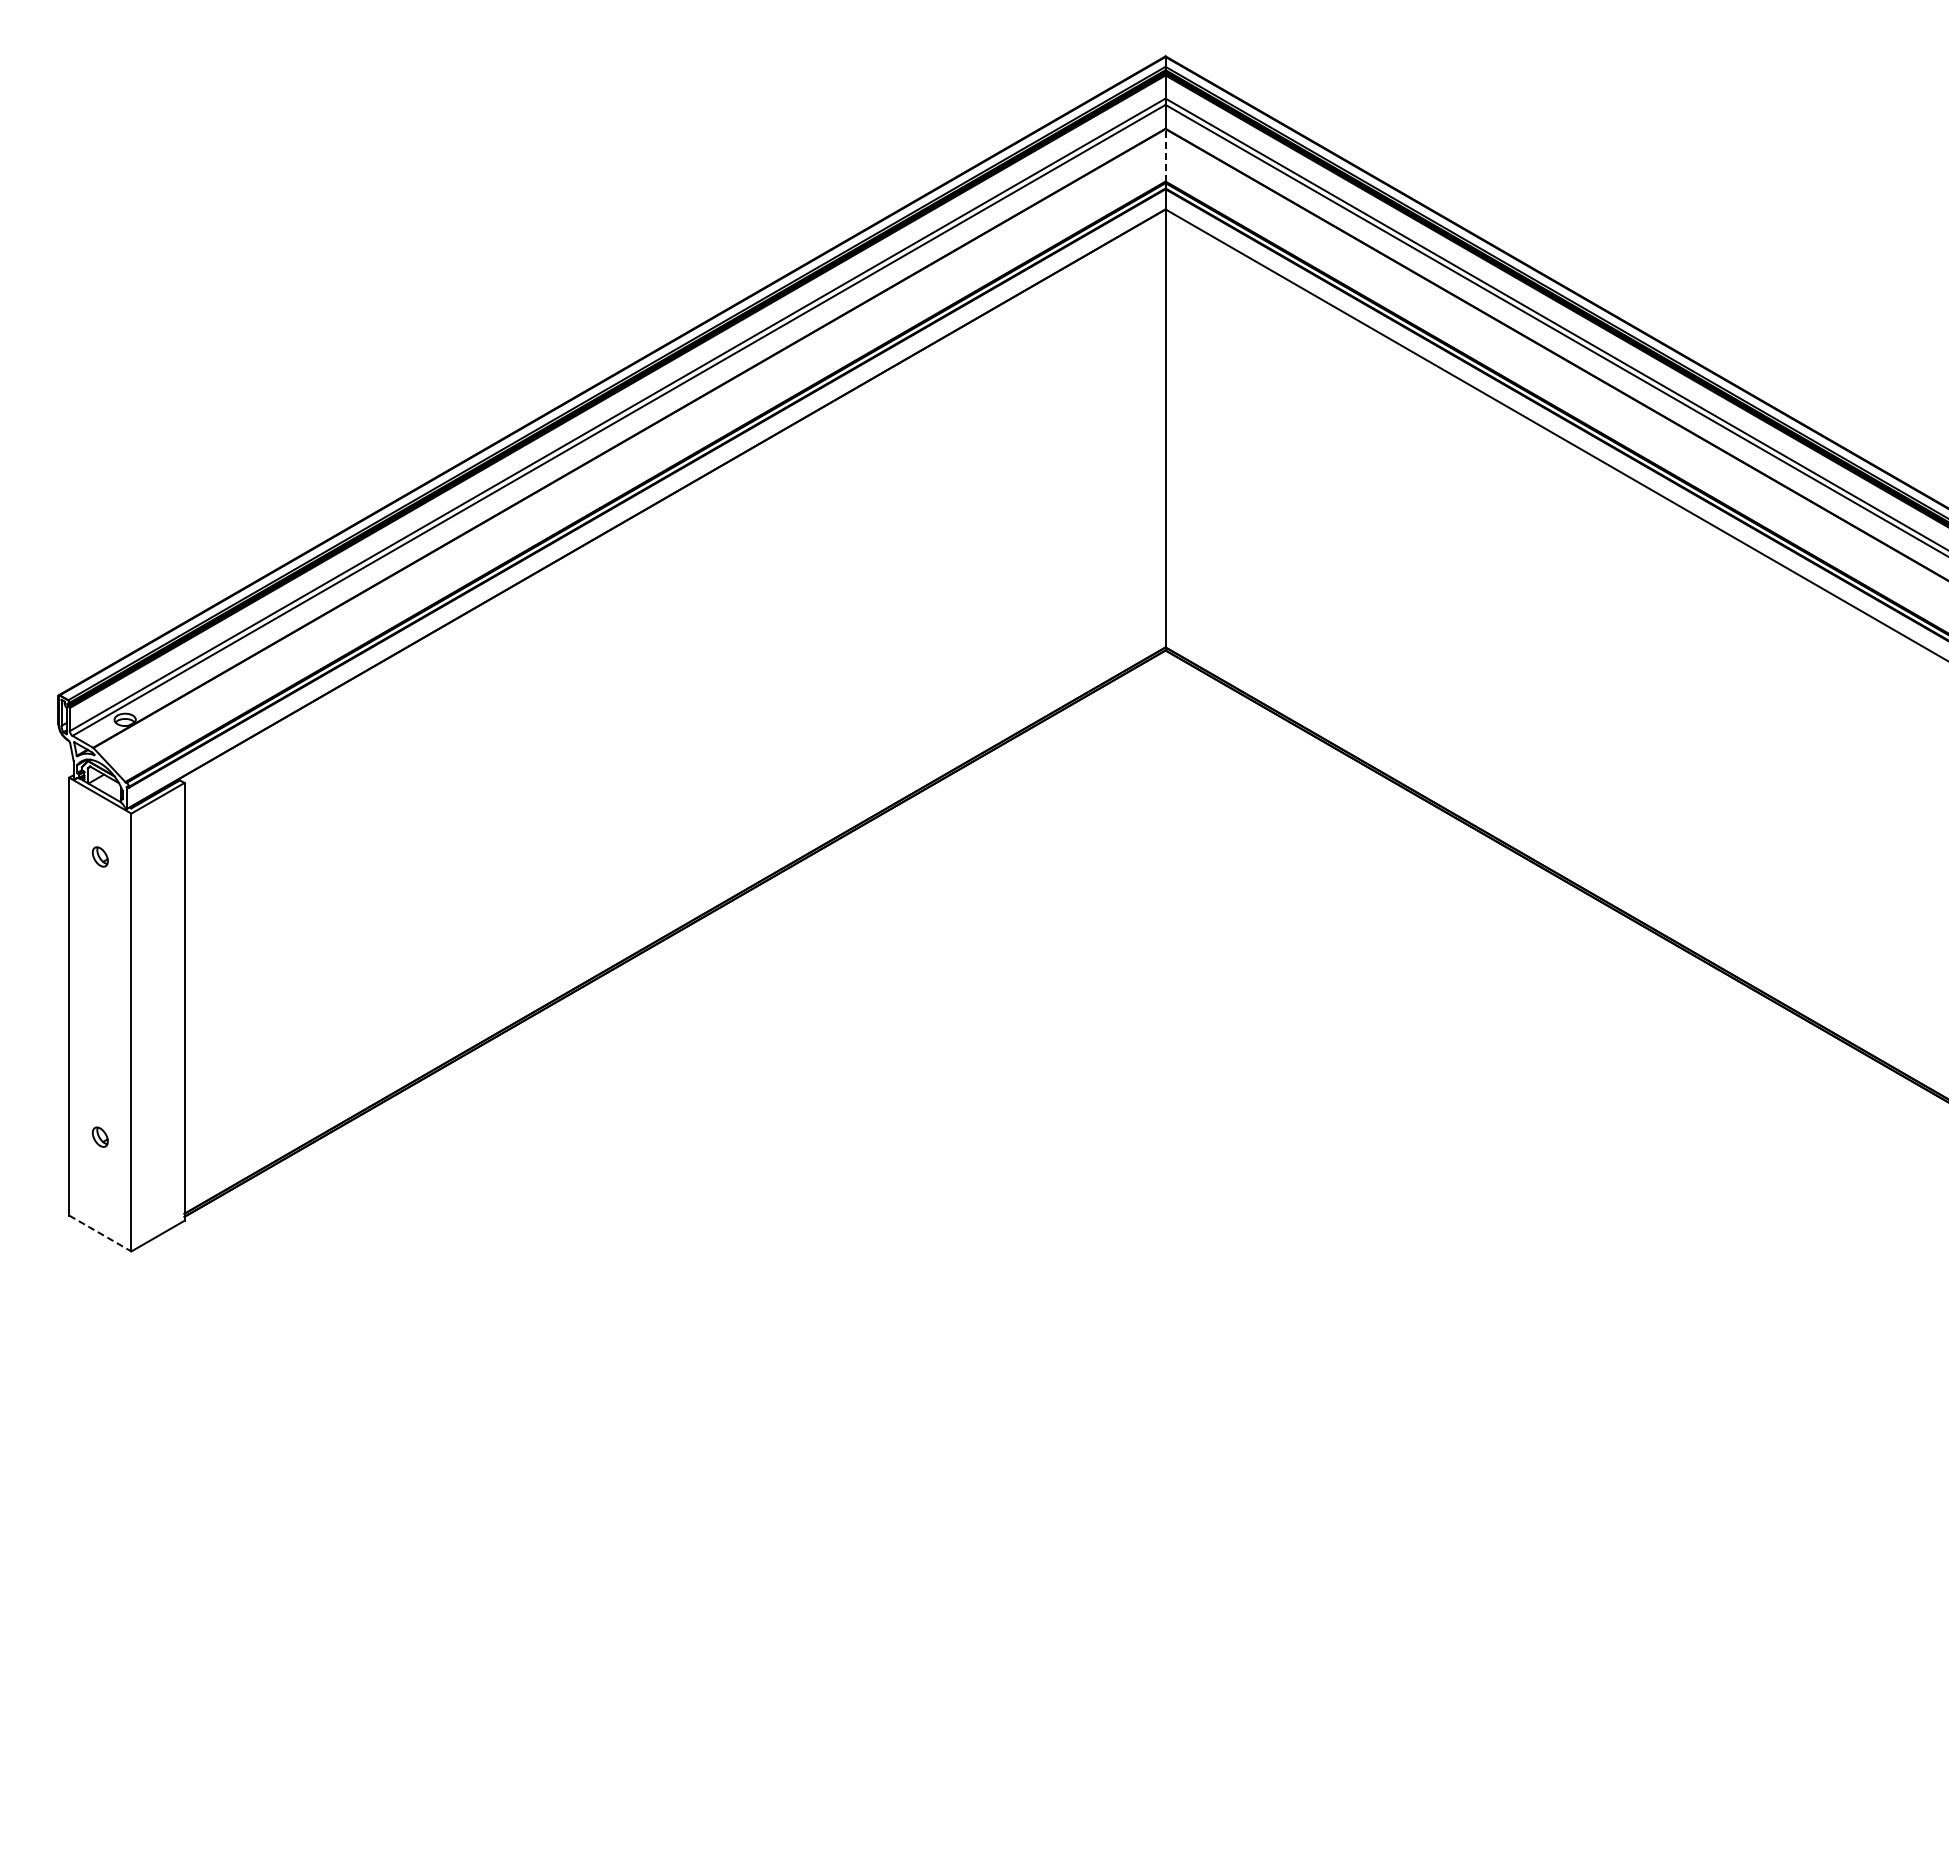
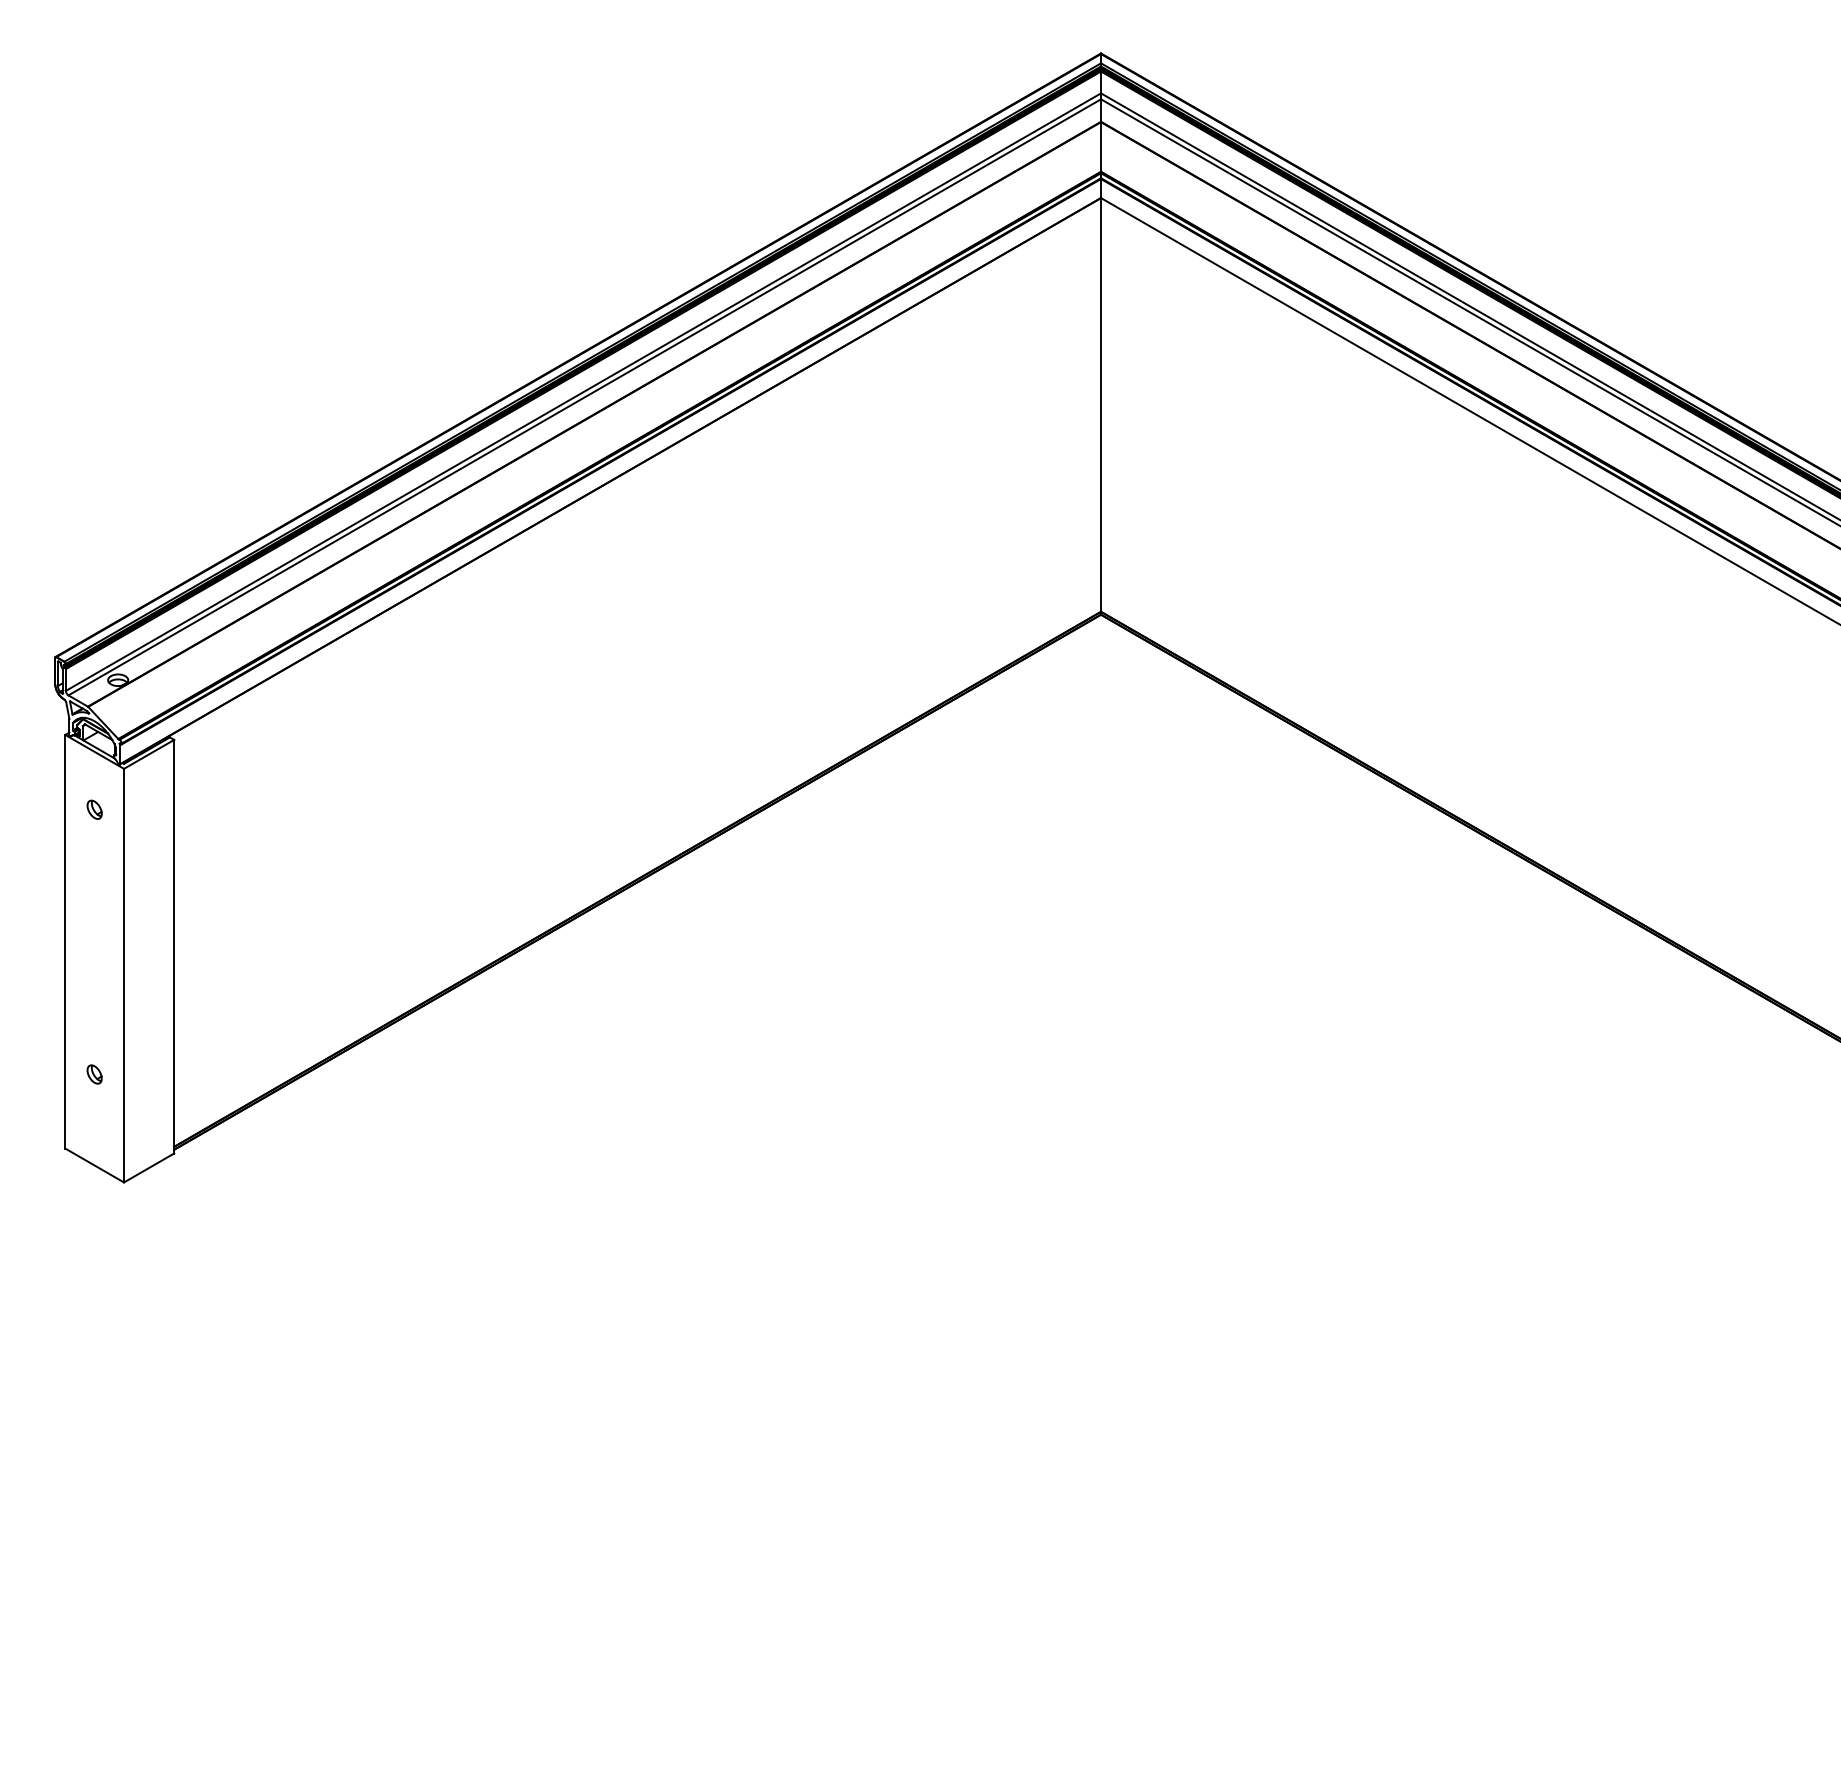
line: (1165, 154) -> (1100, 146), dashed -> solid
line: (100, 1233) -> (94, 1165), dashed -> solid

